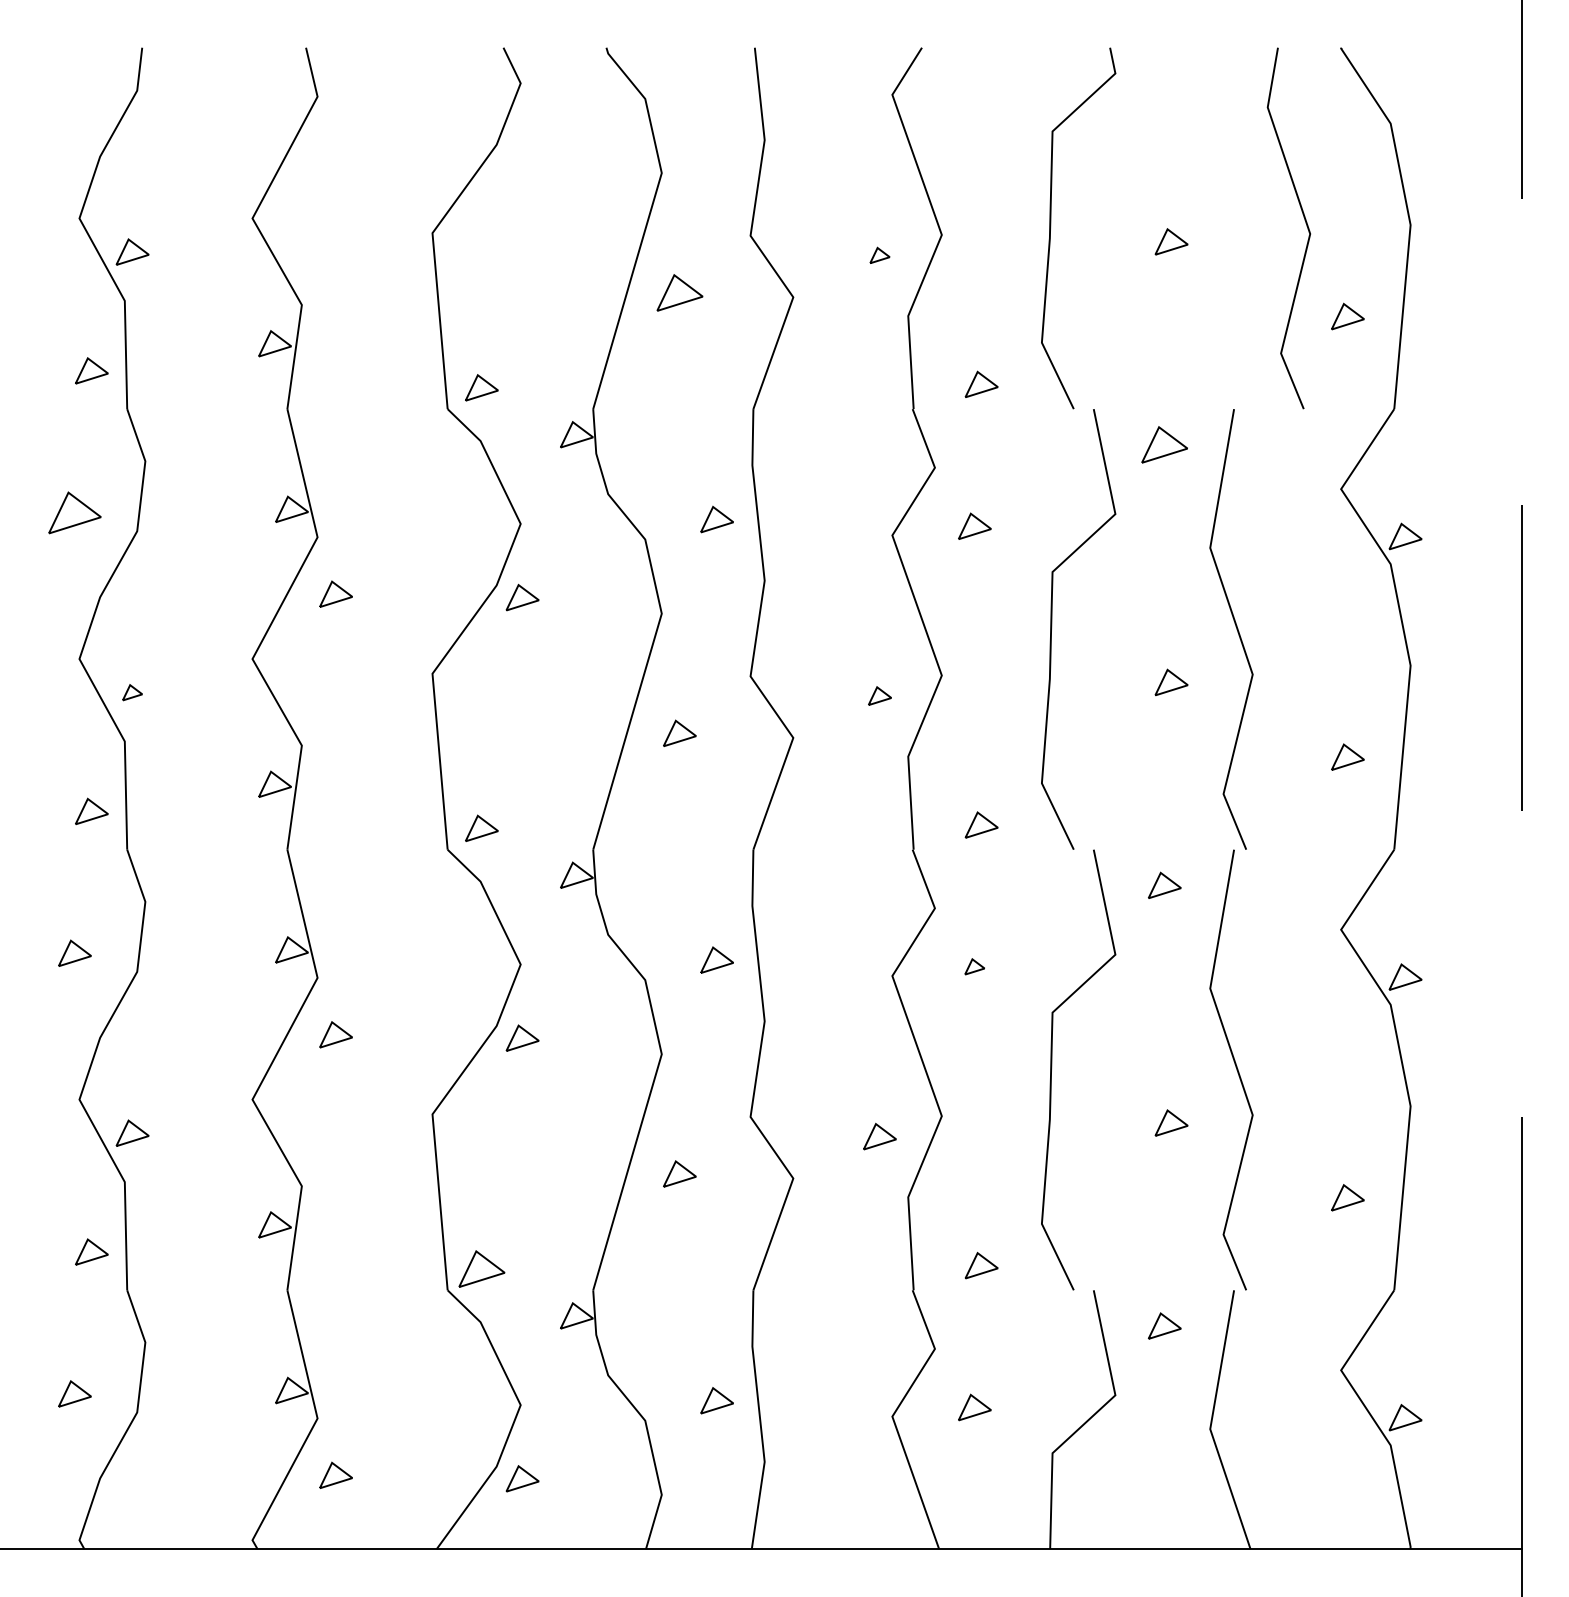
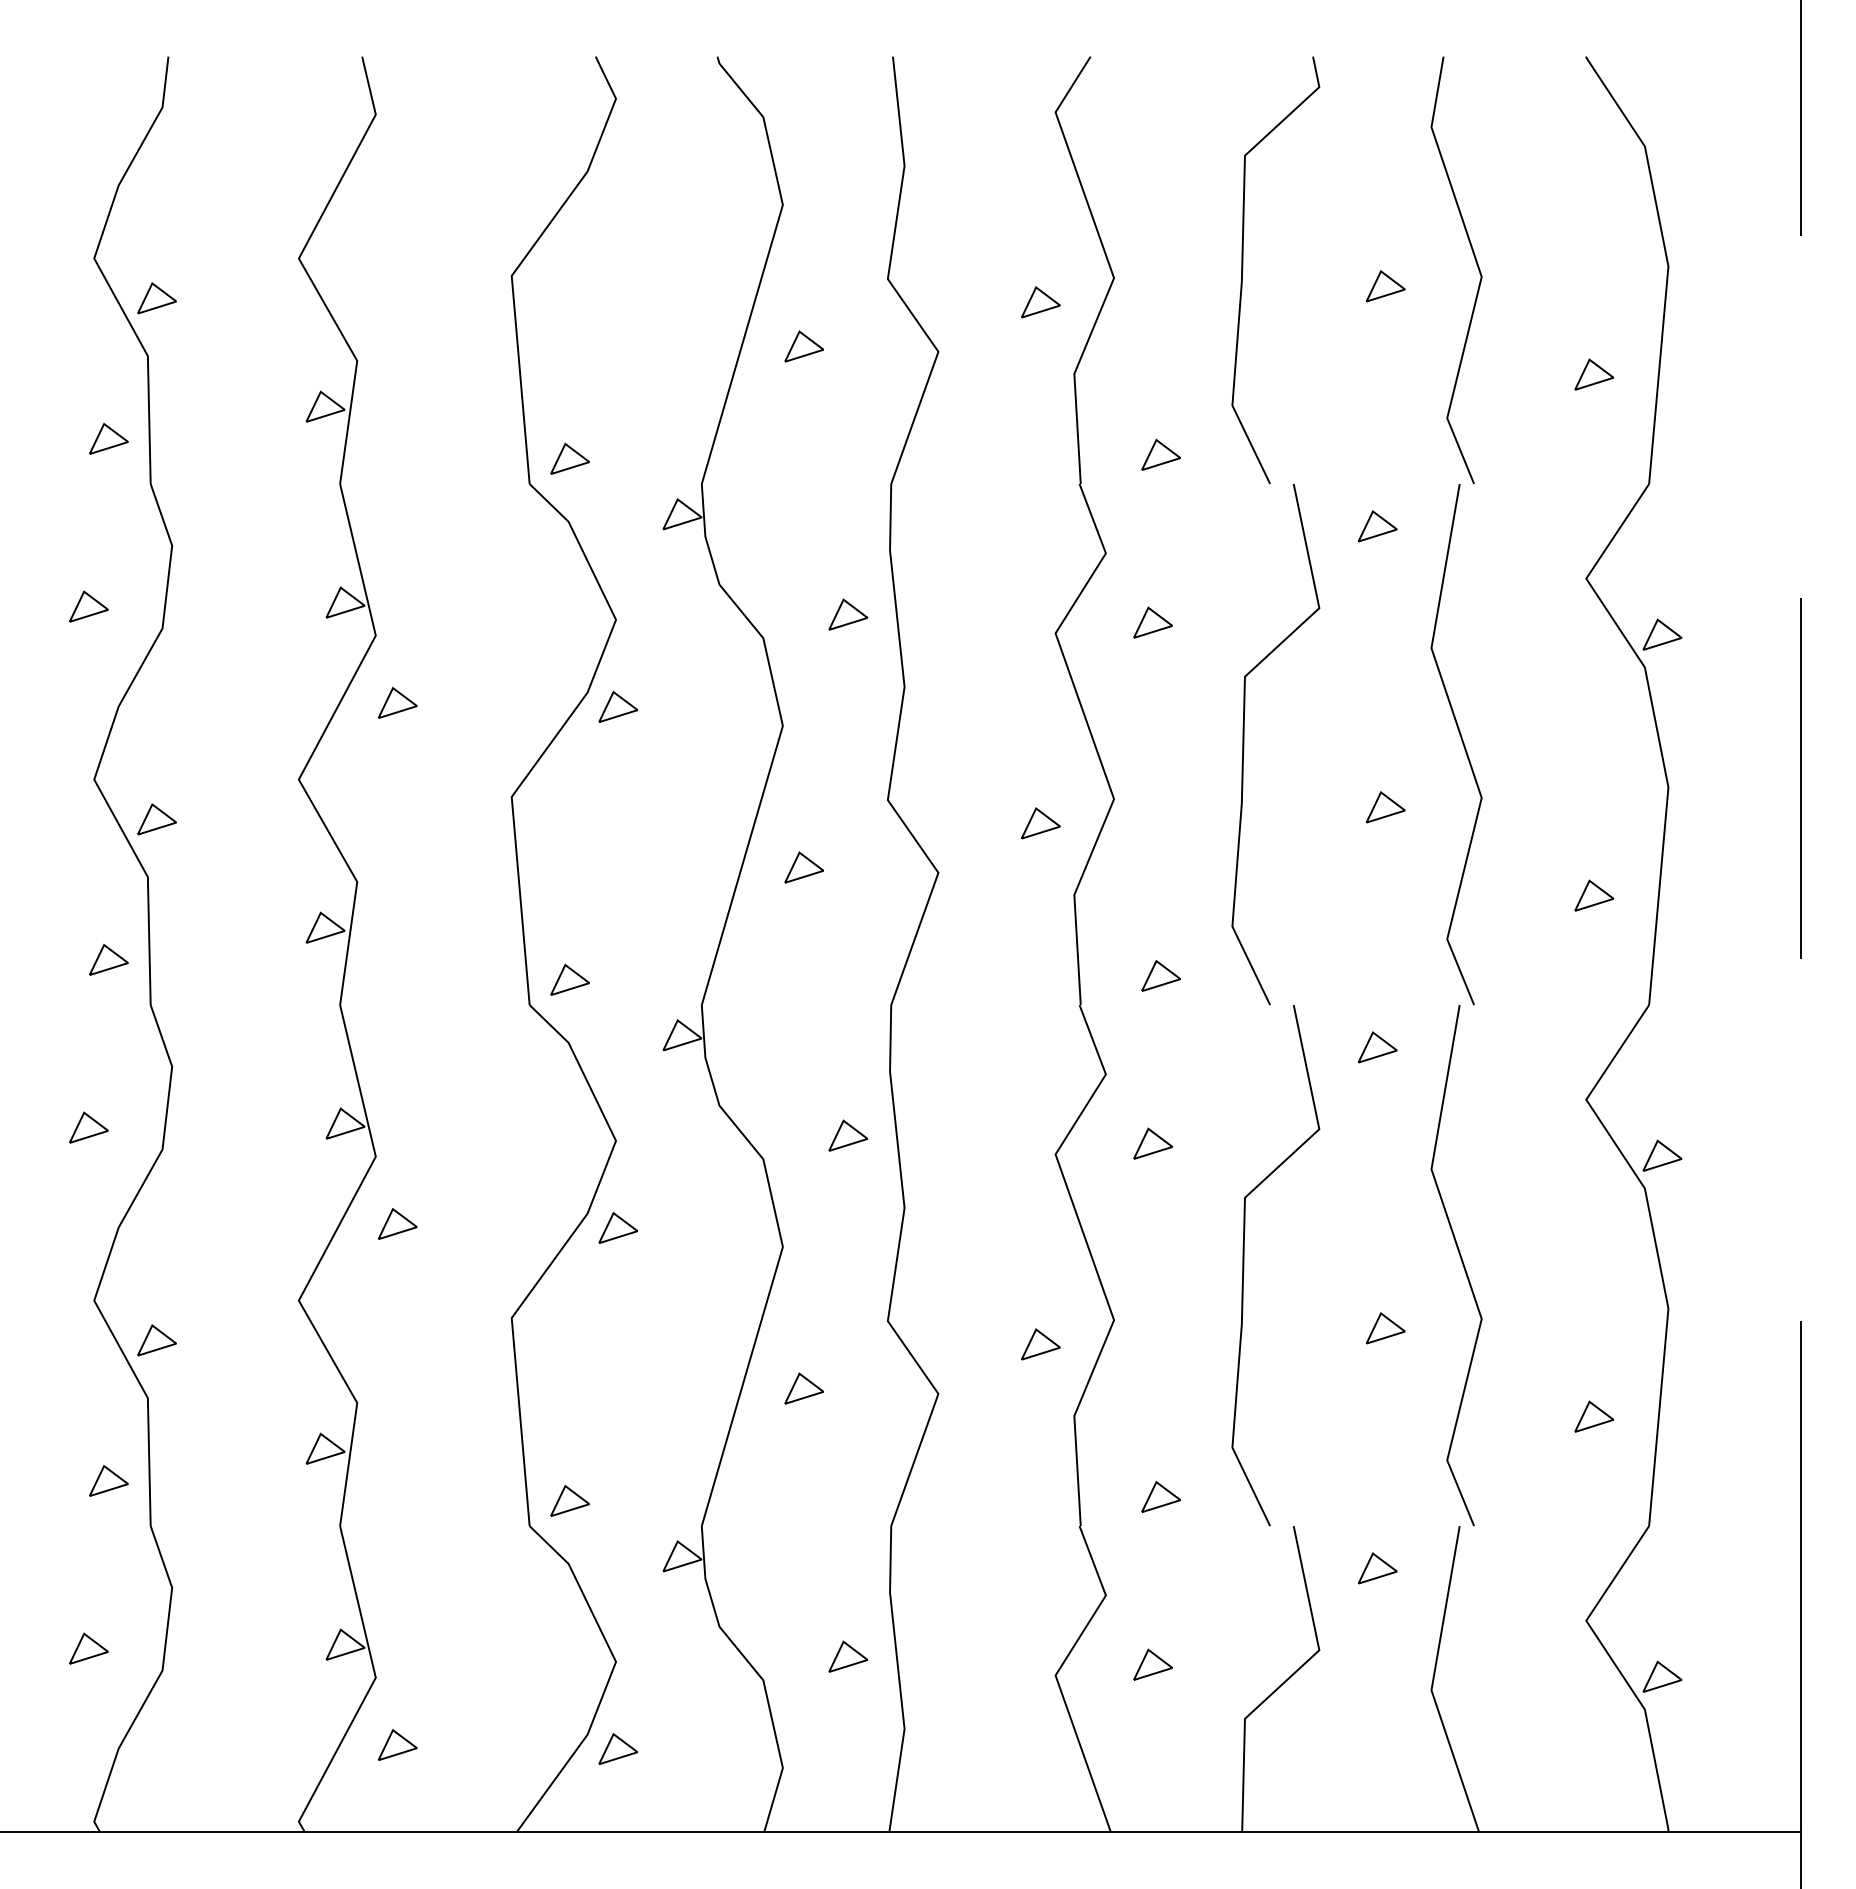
line: (1305, 223) -> (1476, 264), moved
part: (879, 255) -> (1040, 302), size x1.67
part: (679, 292) -> (803, 346), size x0.71
part: (1164, 445) -> (1377, 526), size x0.71
part: (74, 512) -> (88, 606), size x0.62
part: (132, 692) -> (156, 819), size x1.67
part: (879, 696) -> (1040, 823), size x1.43
part: (974, 966) -> (1152, 1143), size x1.67
part: (481, 1268) -> (569, 1500), size x0.71

